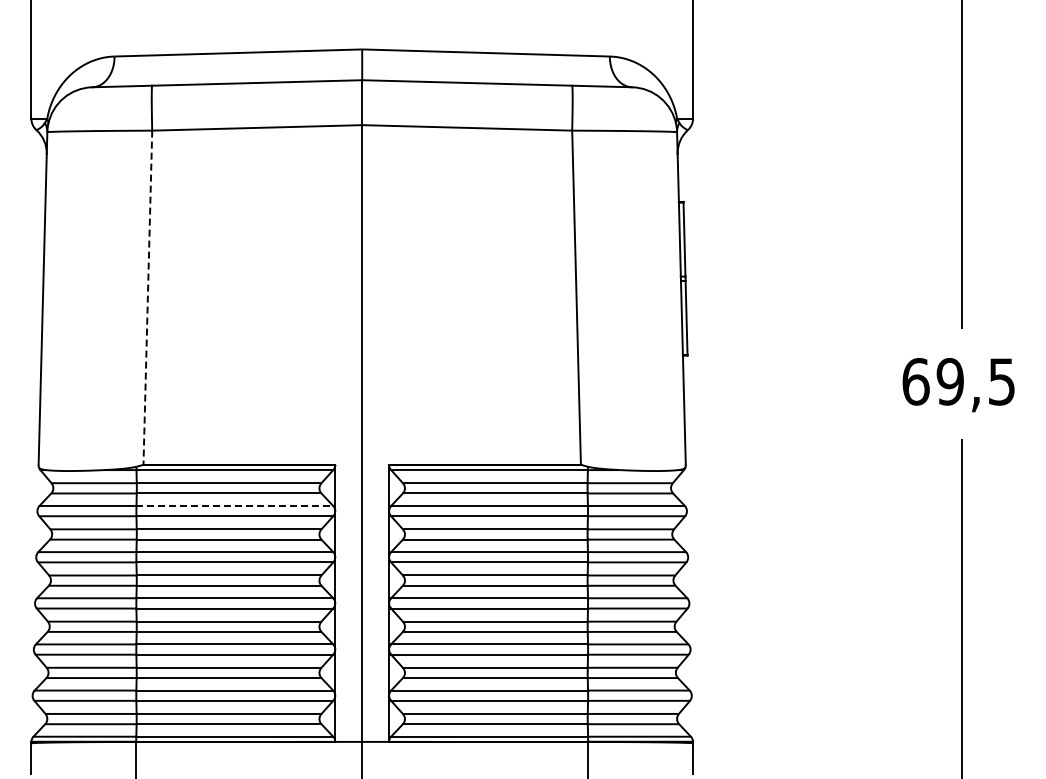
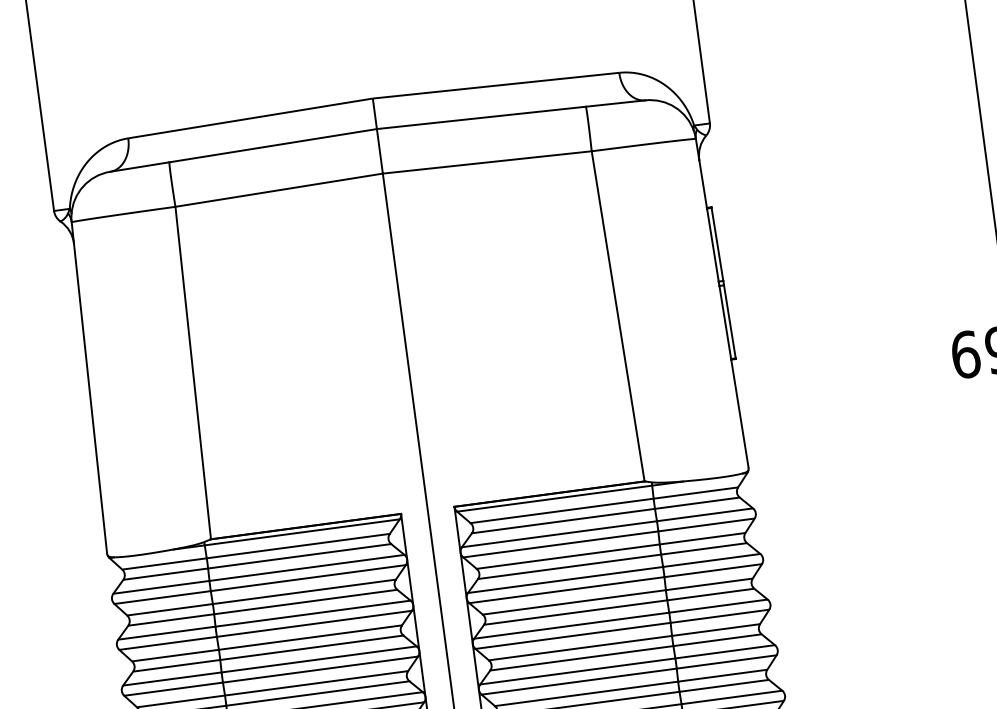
line: (147, 298) -> (192, 373), dashed -> solid
line: (235, 505) -> (307, 567), dashed -> solid

